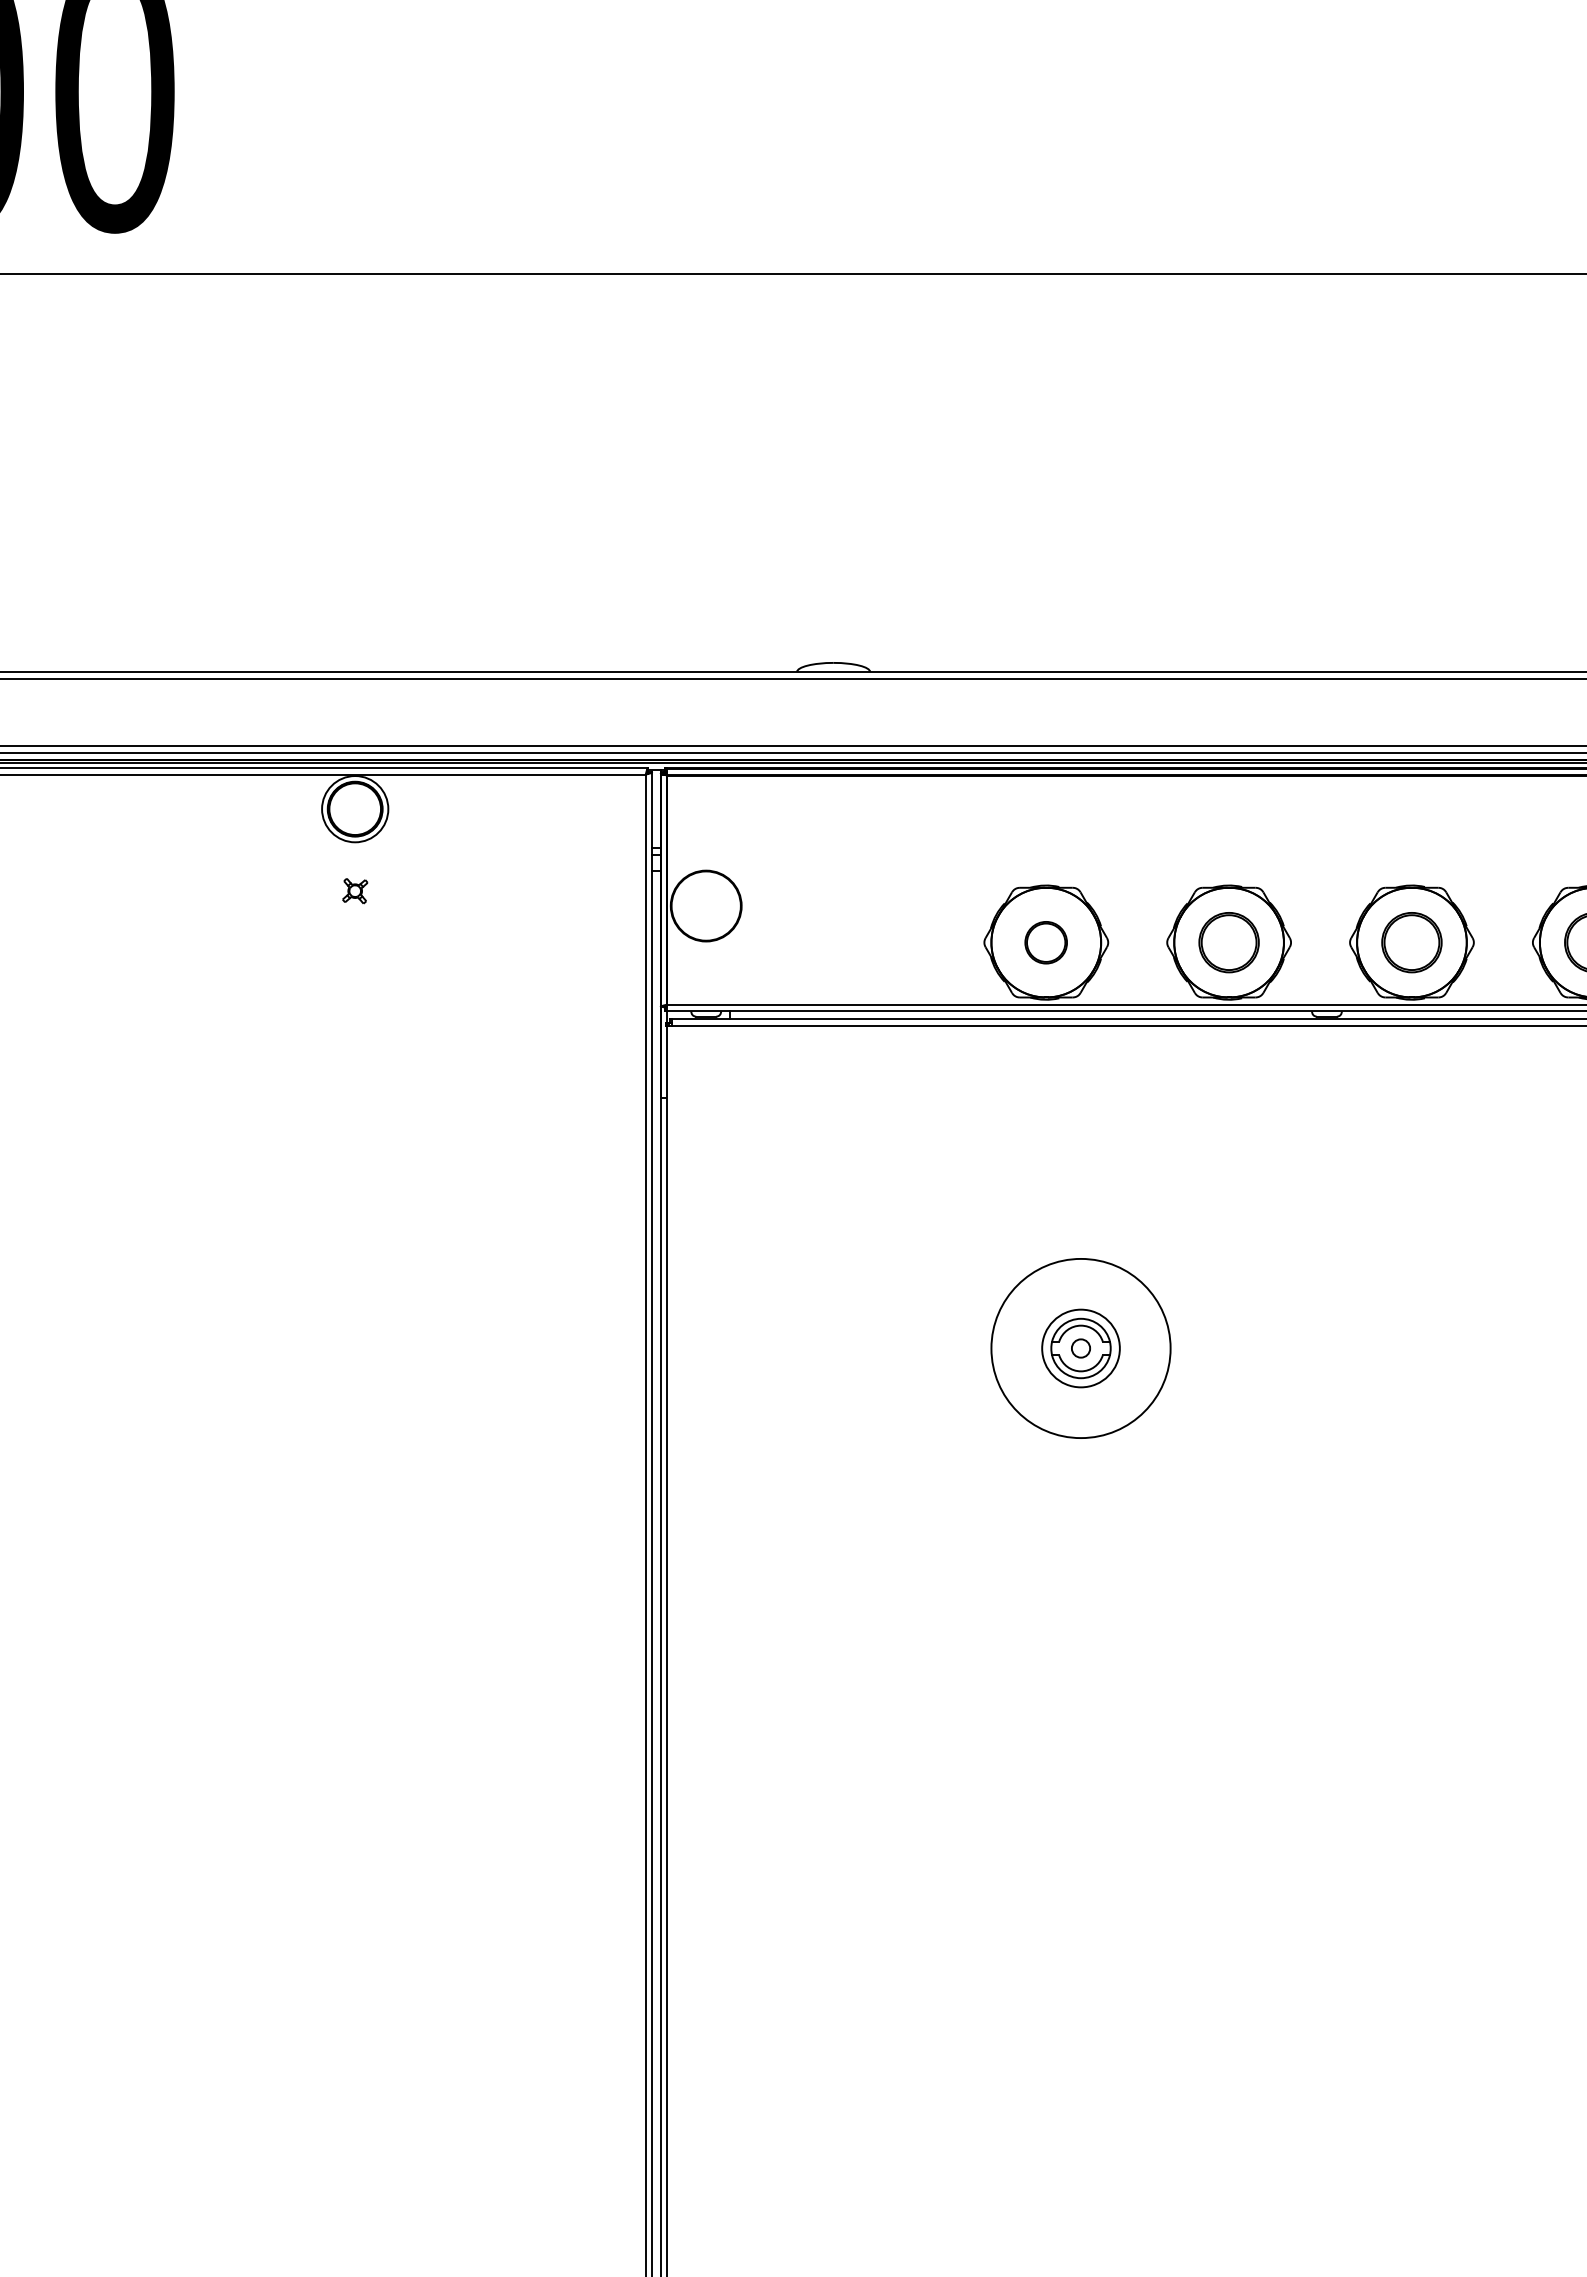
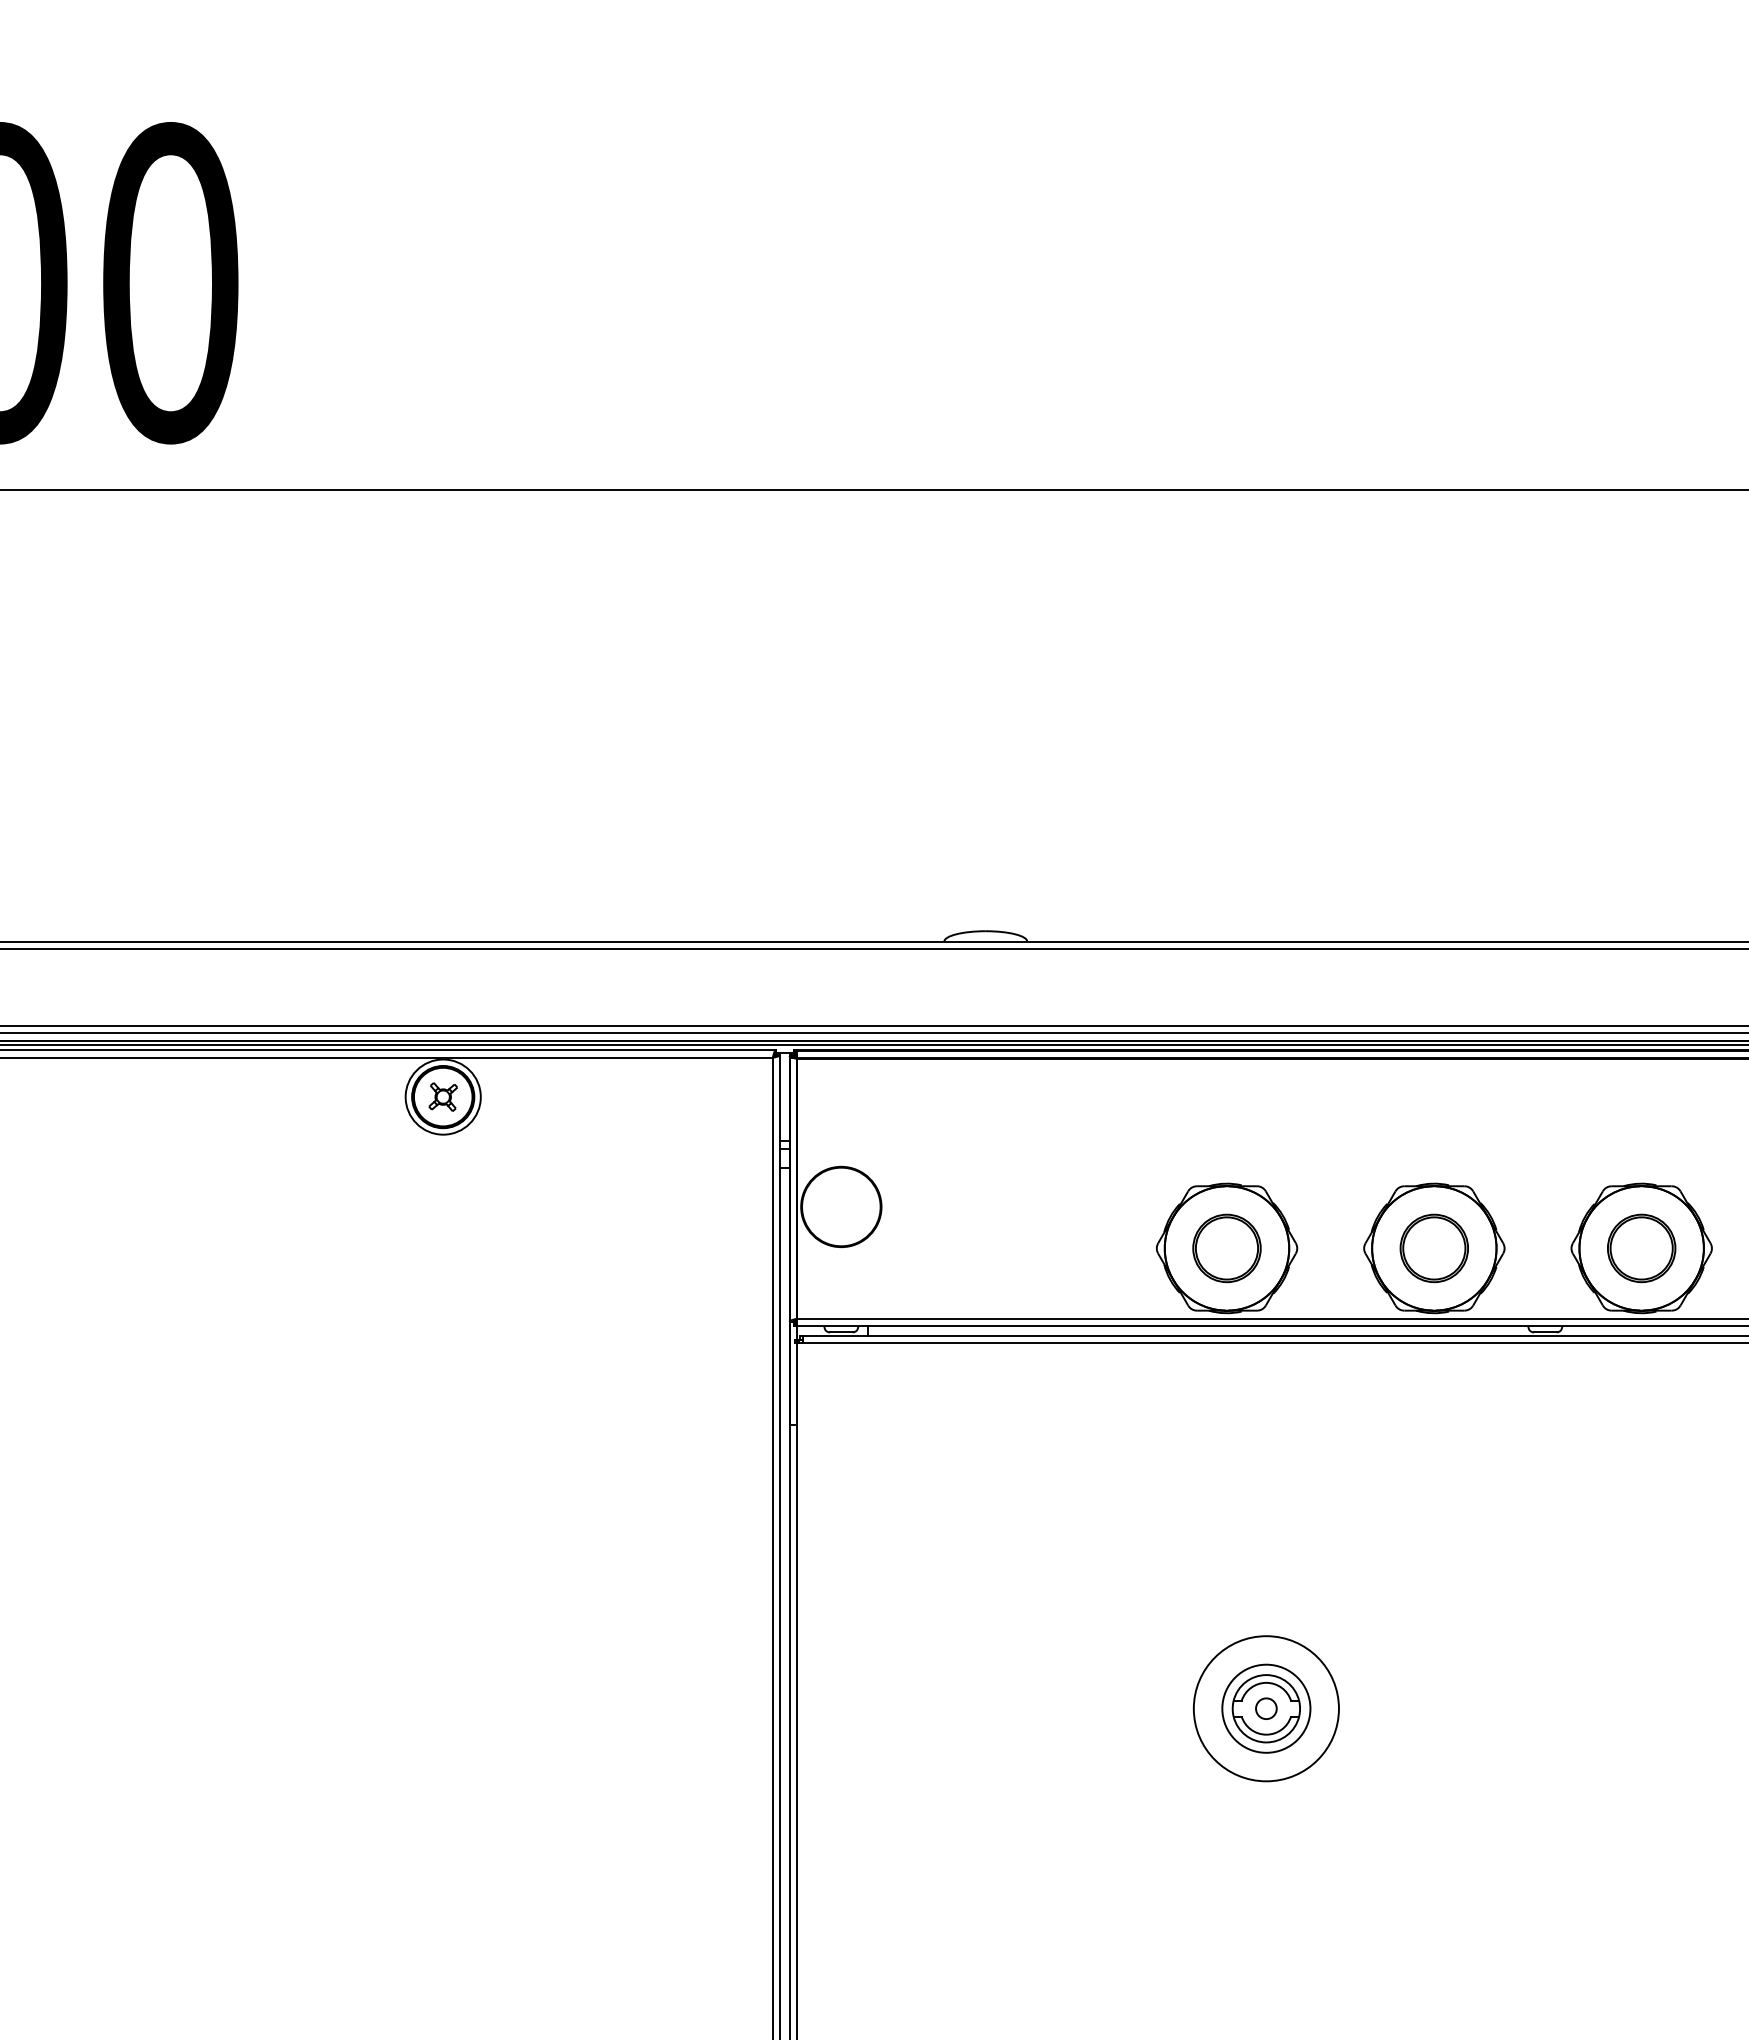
part: (355, 891) -> (443, 1097), moved
part: (1045, 942) -> (1226, 1248), size x1.43
circle: (1081, 1348) -> (1266, 1708), size x0.71

